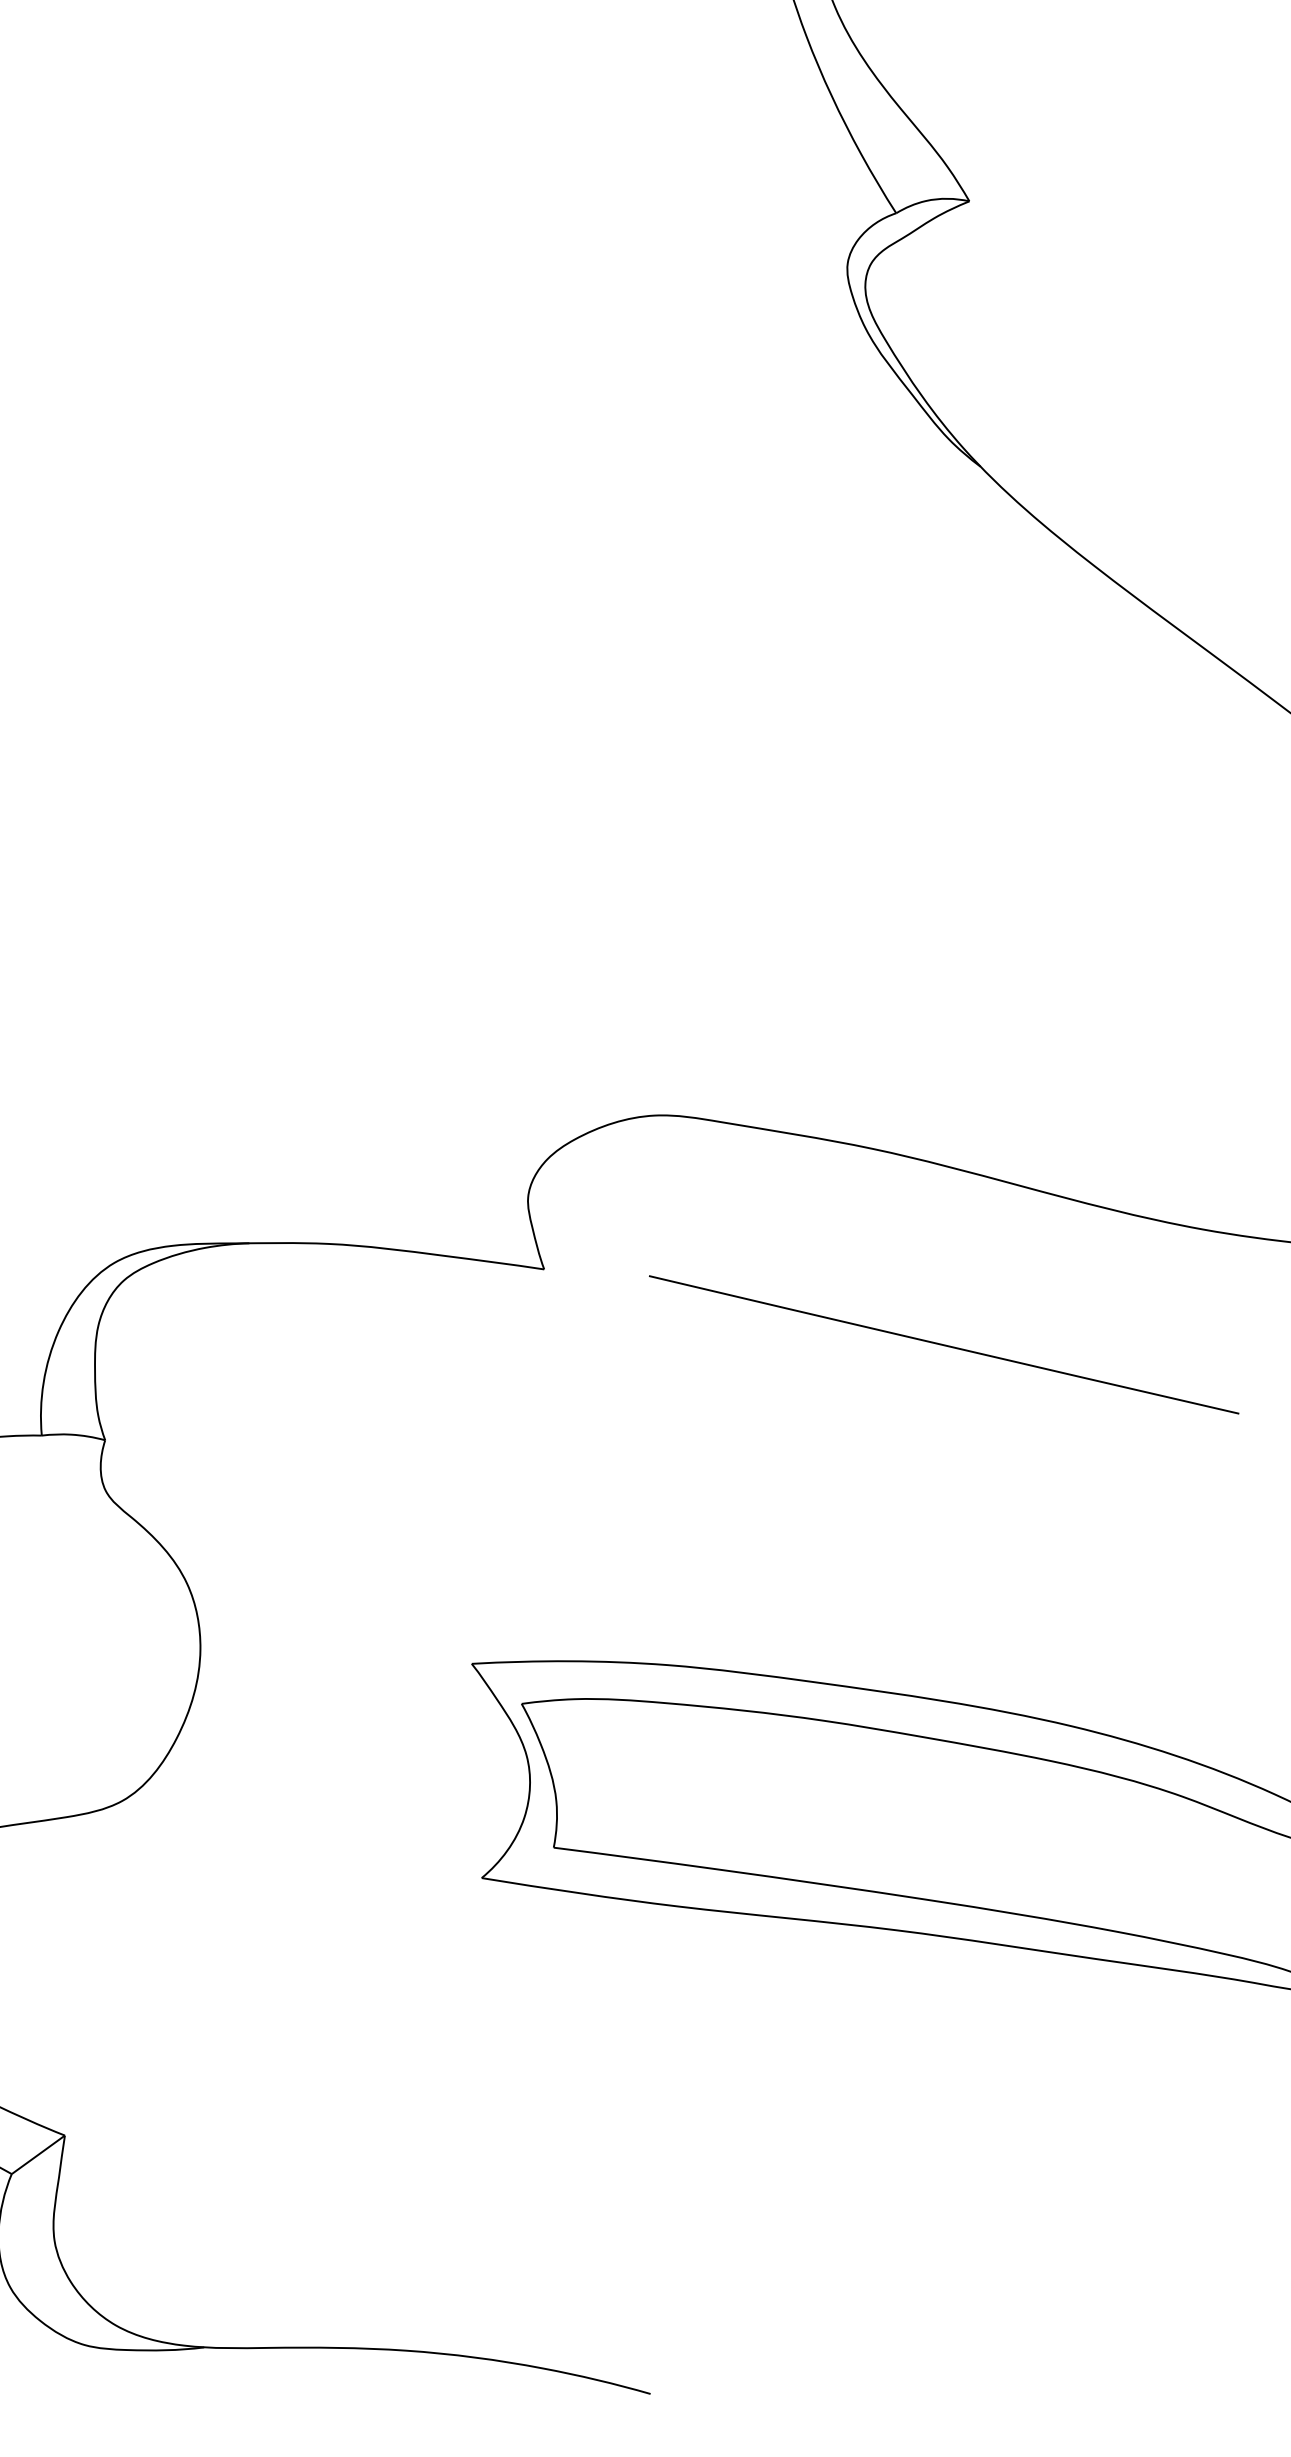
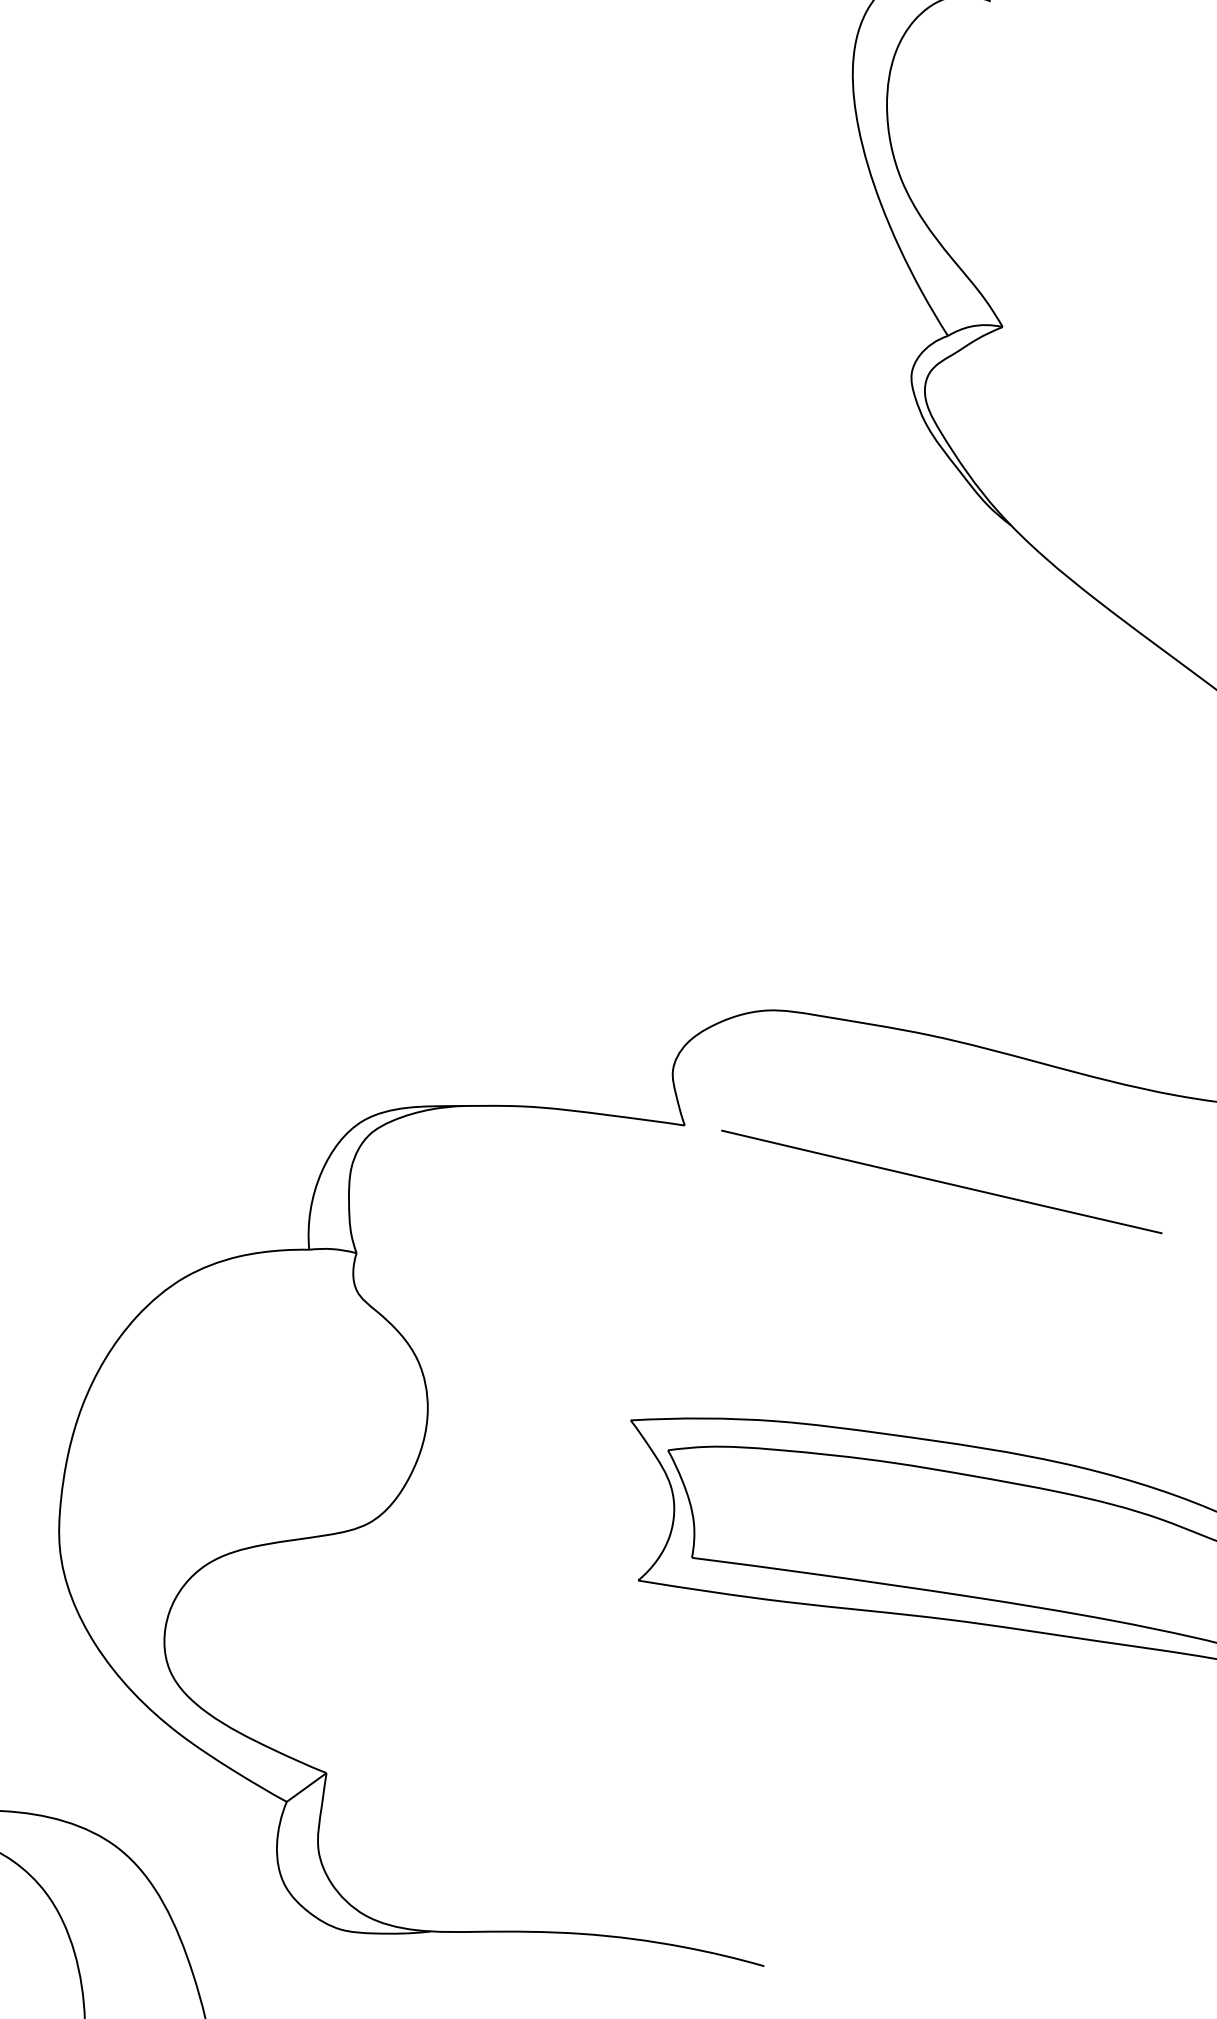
line: (943, 1344) -> (941, 1181), moved

